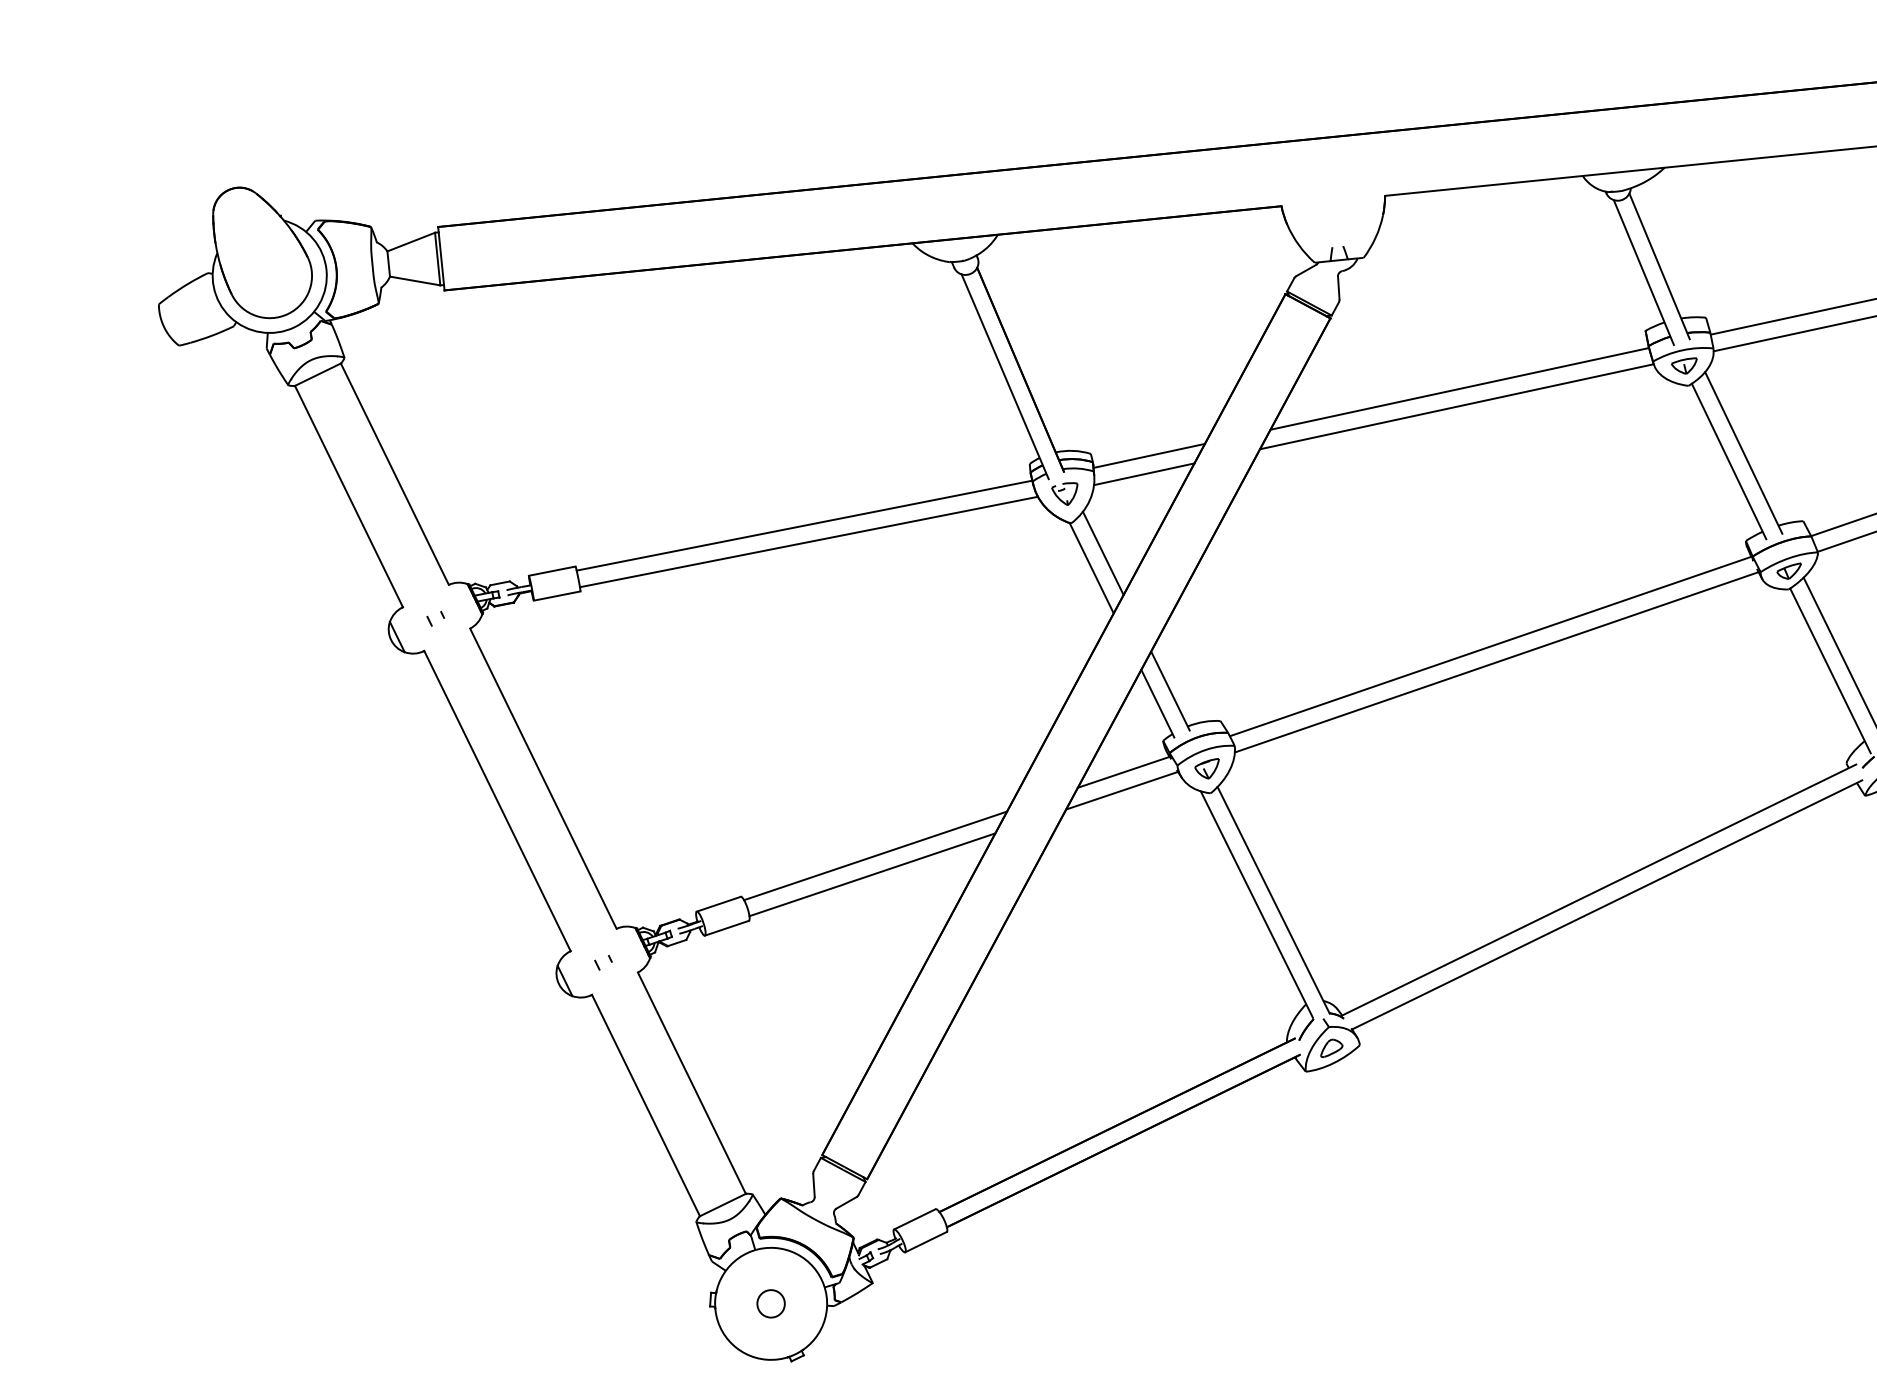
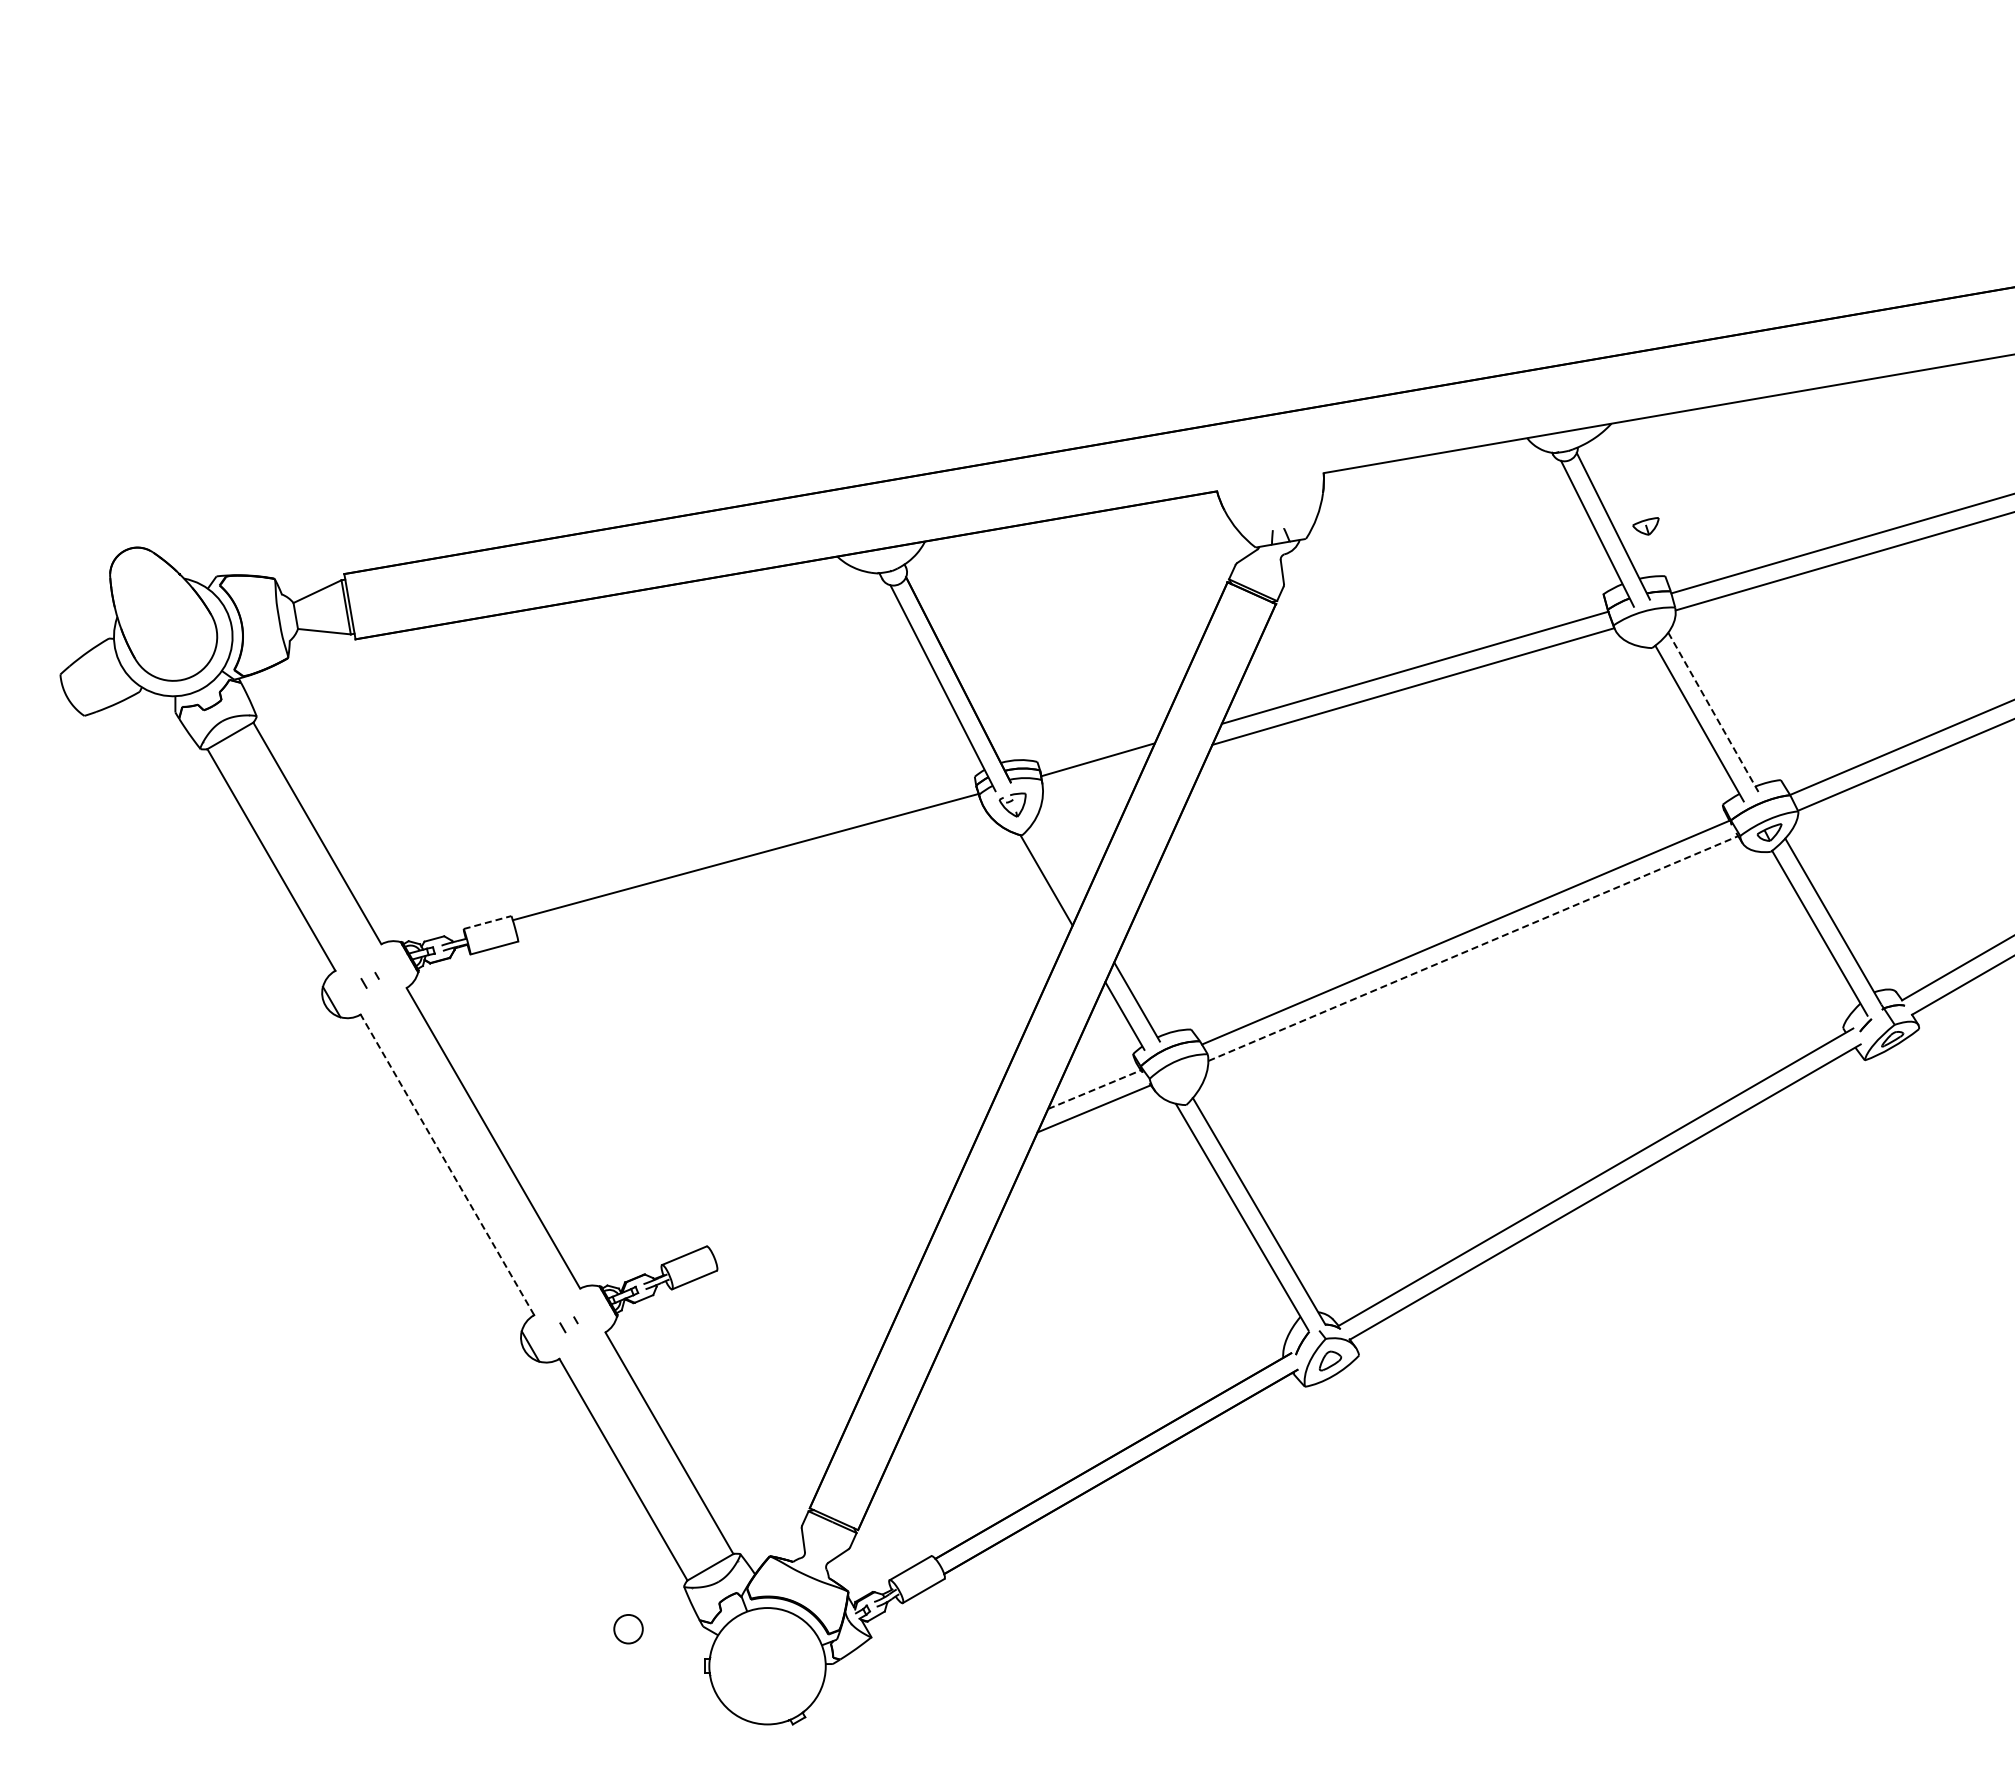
part: (1683, 365) -> (1645, 526), moved
line: (1744, 453) -> (1714, 714), solid -> dashed
line: (1143, 474) -> (1093, 779), removed
line: (808, 541) -> (751, 873), removed
line: (1103, 552) -> (1057, 863), removed
line: (552, 571) -> (487, 922), solid -> dashed
line: (1496, 662) -> (1473, 948), solid -> dashed
part: (1206, 768) -> (1180, 1079), removed
line: (1124, 772) -> (1095, 1089), solid -> dashed
line: (497, 800) -> (447, 1164), solid -> dashed
line: (875, 855) -> (843, 1193), removed
line: (872, 874) -> (841, 1213), removed
circle: (771, 1304) -> (628, 1629), moved

